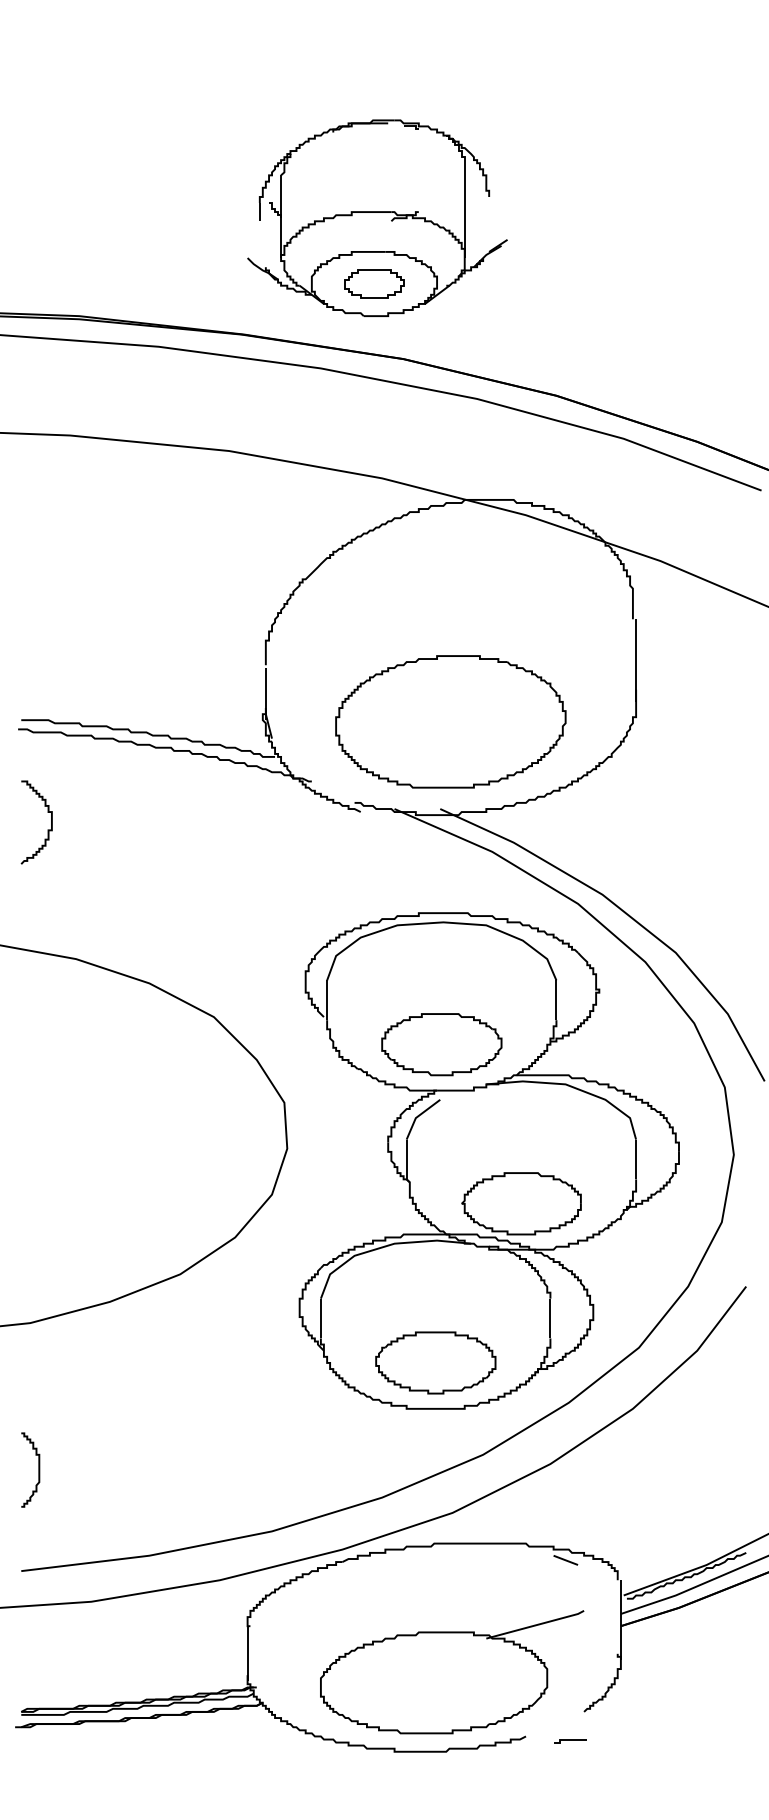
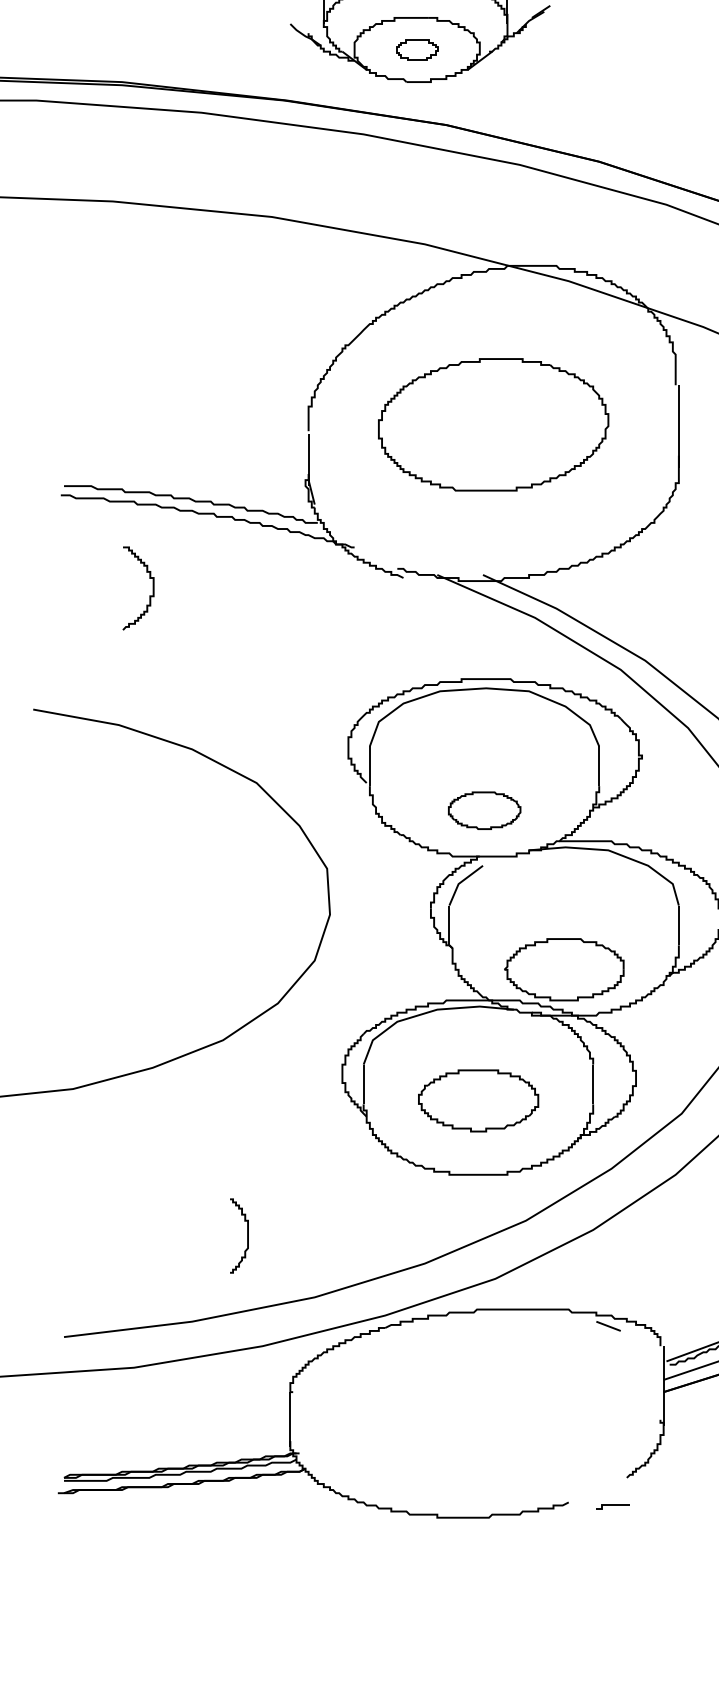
part: (374, 283) -> (417, 49), size x0.7
part: (450, 721) -> (493, 424), moved
curve: (47, 829) -> (149, 595), moved
part: (441, 1044) -> (484, 810), size x0.6
part: (435, 1362) -> (478, 1100), moved
curve: (38, 1469) -> (247, 1235), moved
part: (452, 1672) -> (495, 1438), removed

